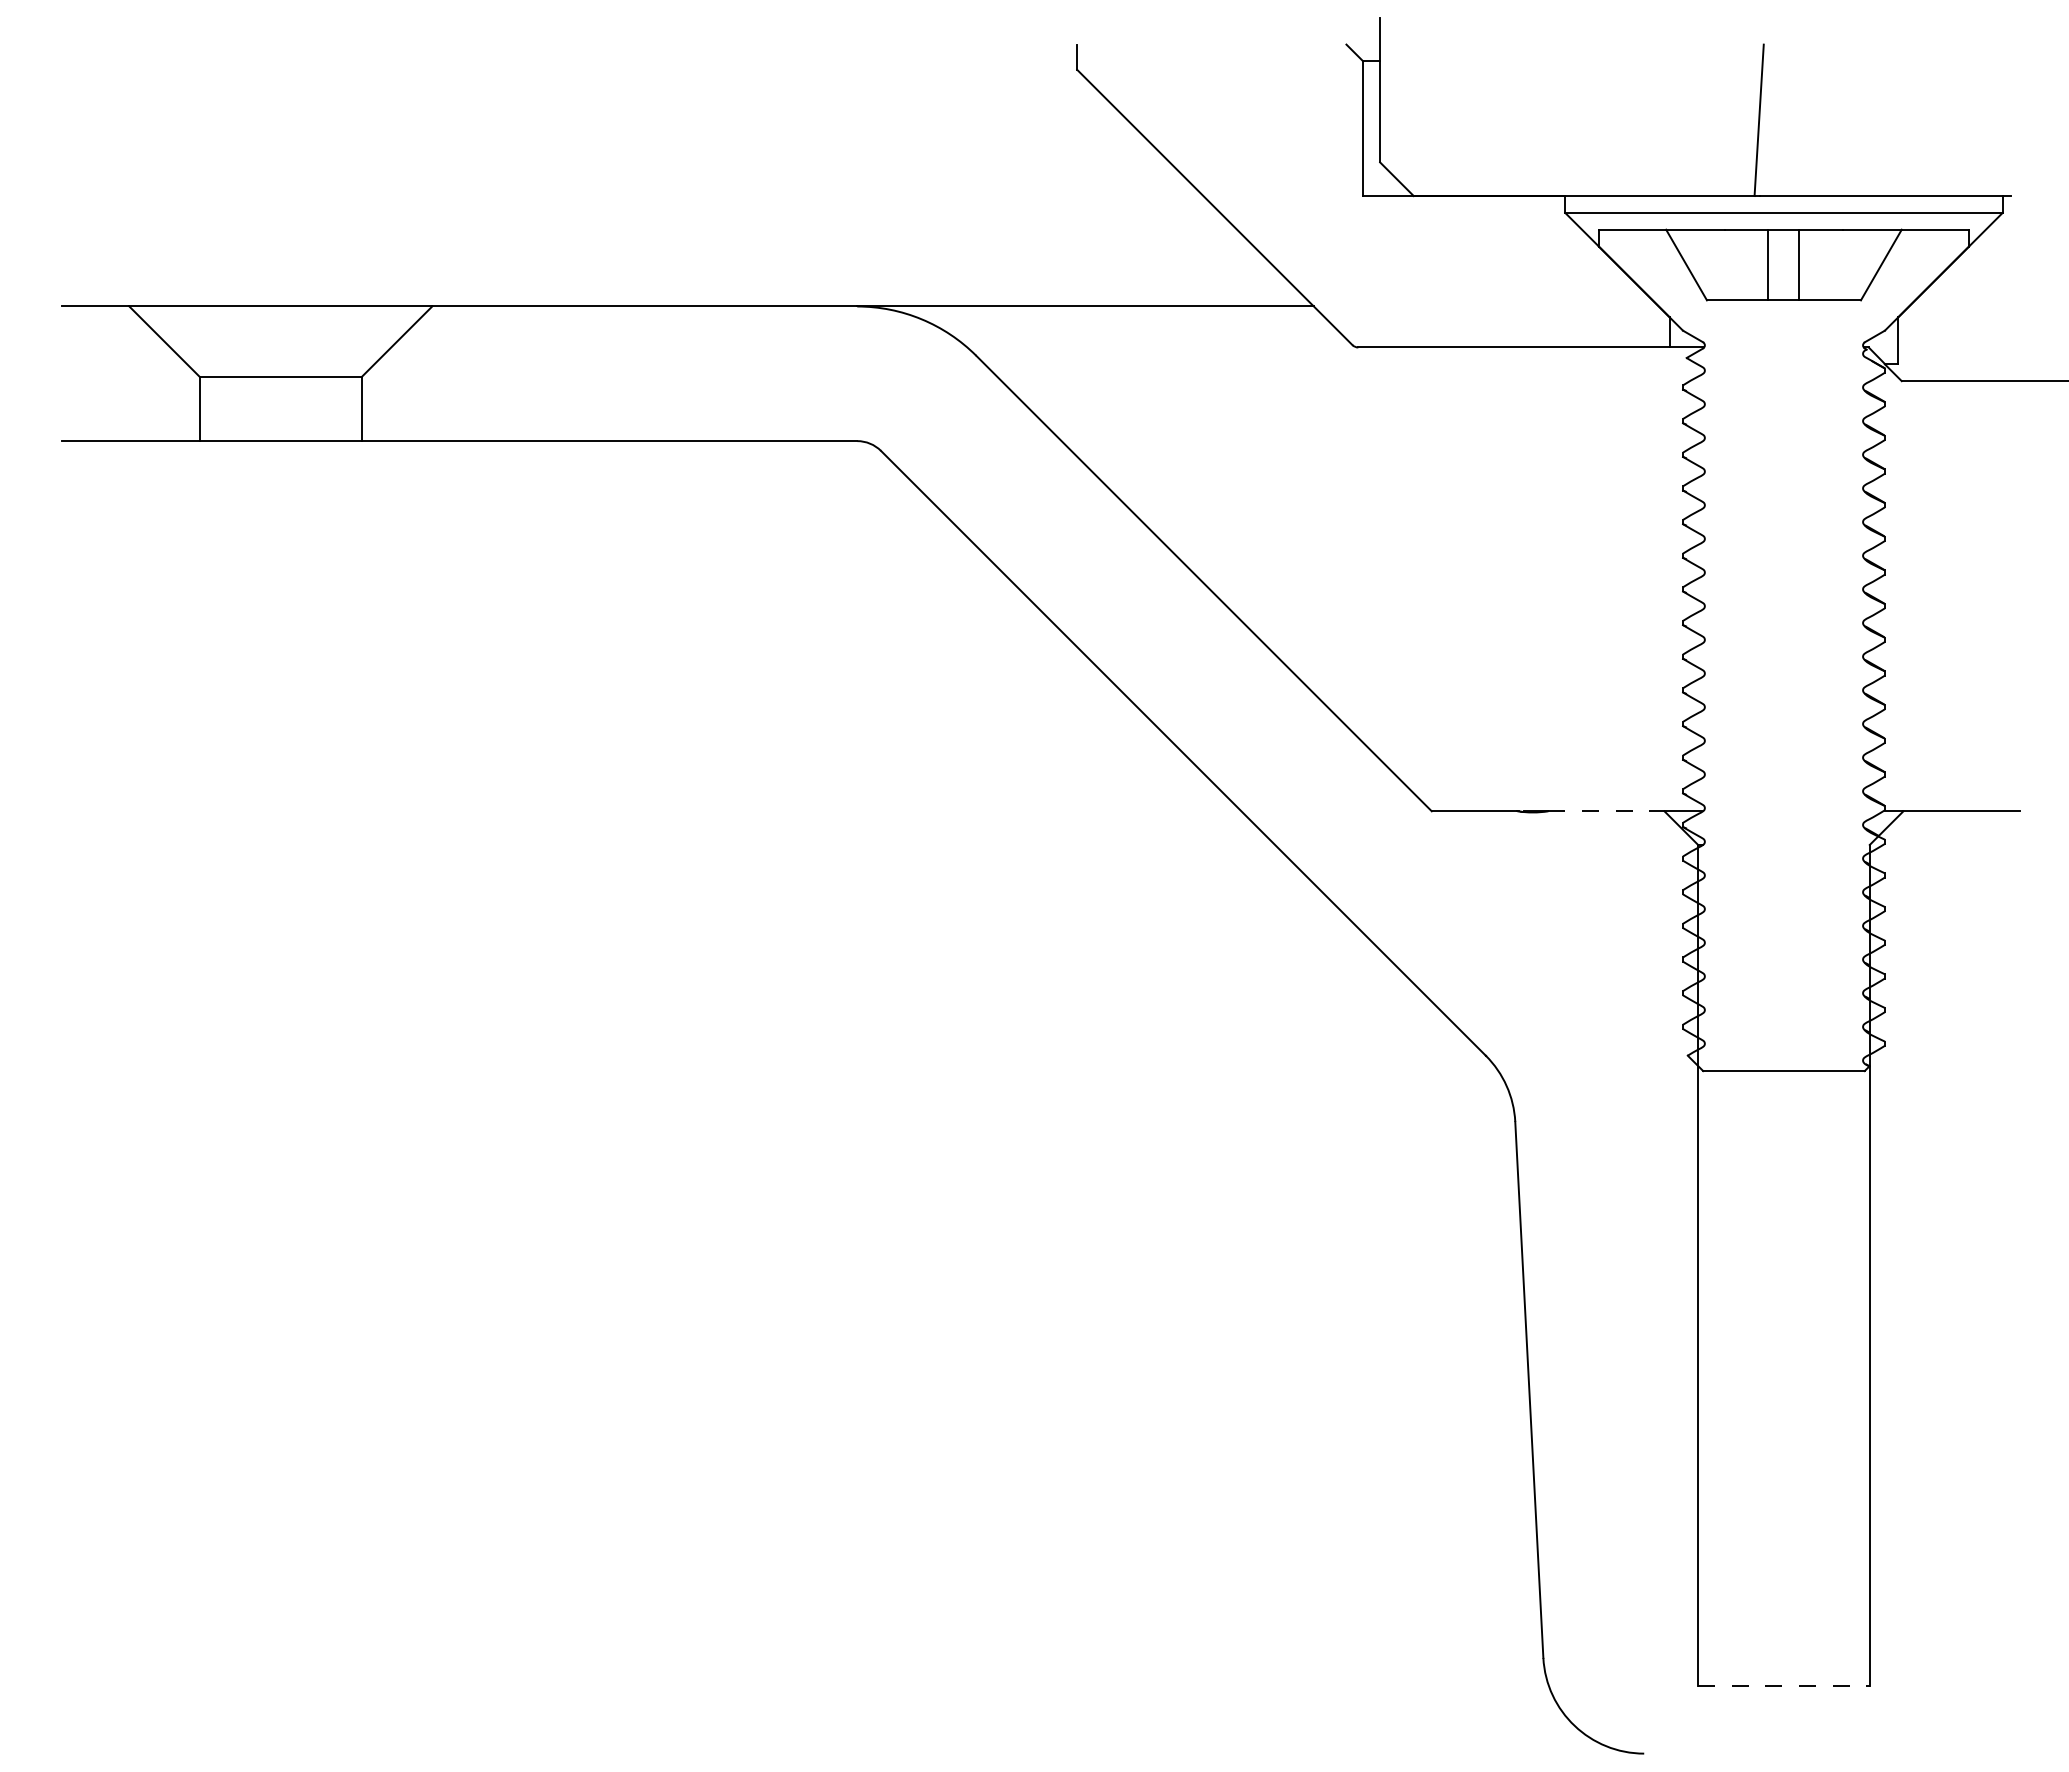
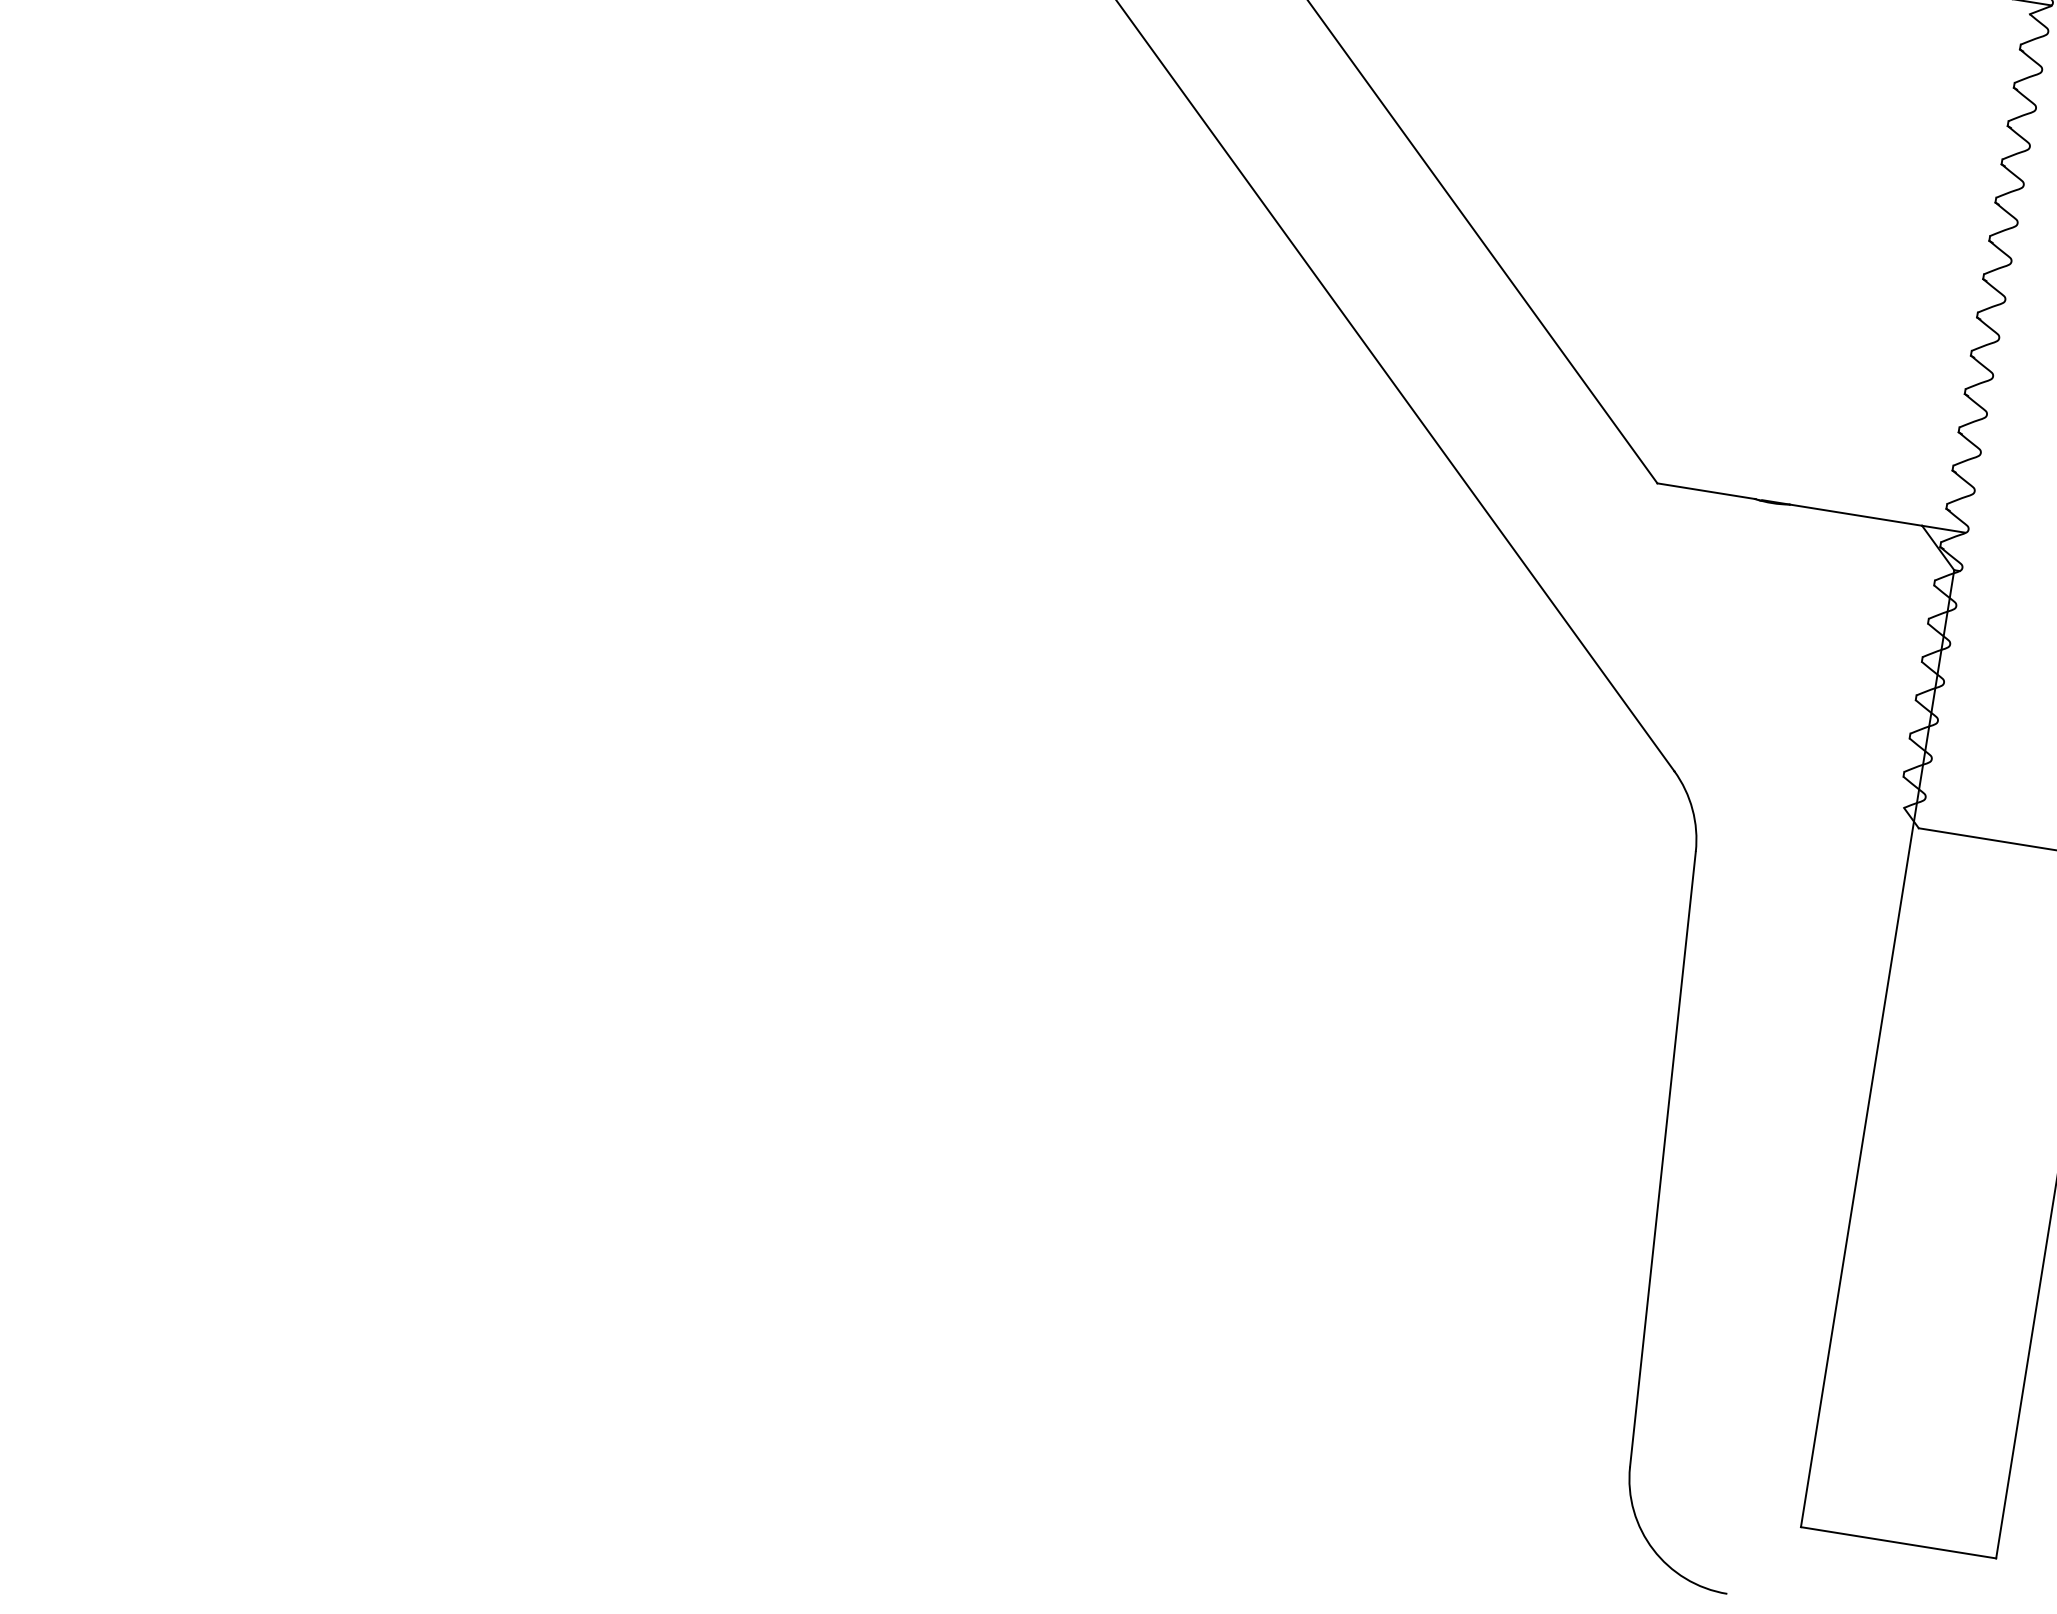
line: (1606, 811) -> (1856, 515), dashed -> solid
line: (1783, 1686) -> (1898, 1542), dashed -> solid

